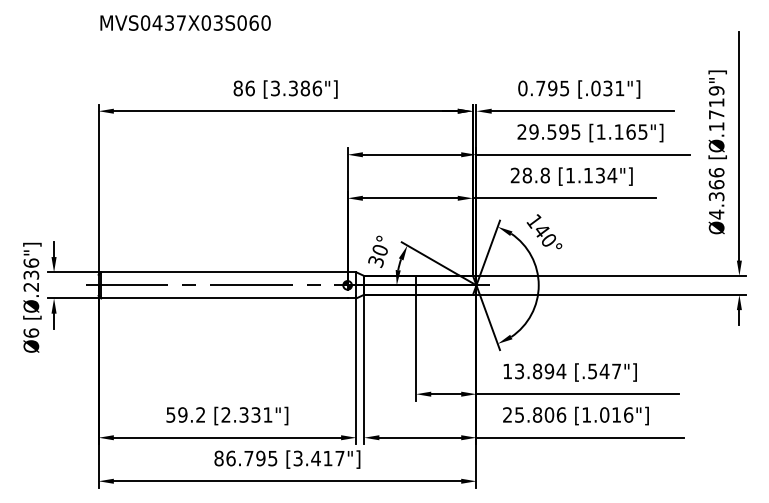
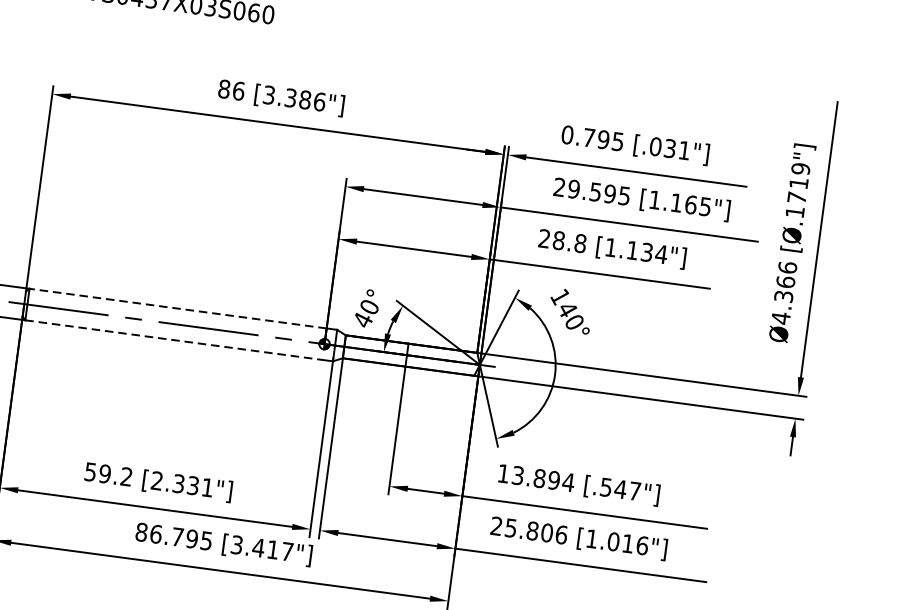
text: (376, 262) -> (363, 321), 30° -> 40°
line: (223, 272) -> (176, 308), solid -> dashed
line: (224, 298) -> (173, 340), solid -> dashed

